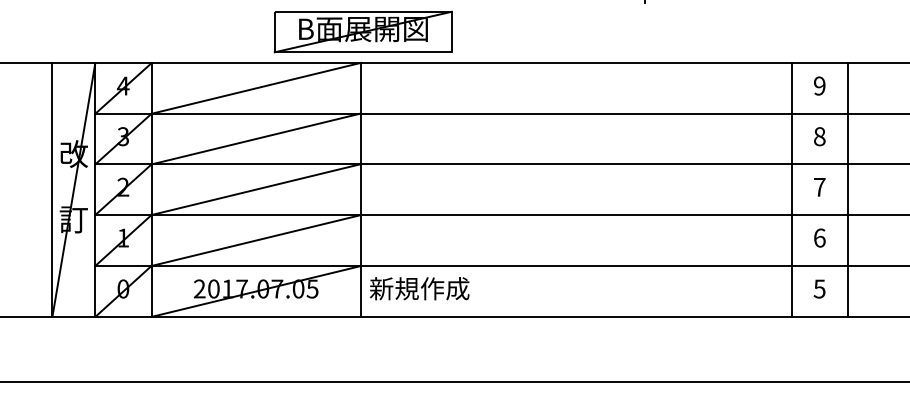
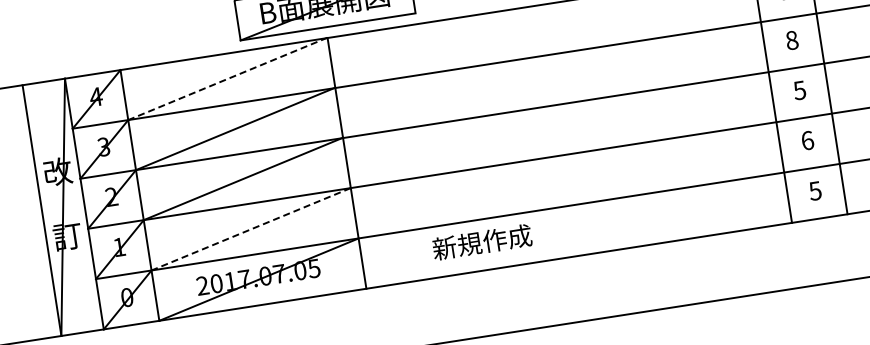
line: (256, 88) -> (228, 79), solid -> dashed
text: (819, 187) -> (799, 90), 7 -> 5
line: (256, 240) -> (251, 229), solid -> dashed
text: (419, 288) -> (482, 242), moved

